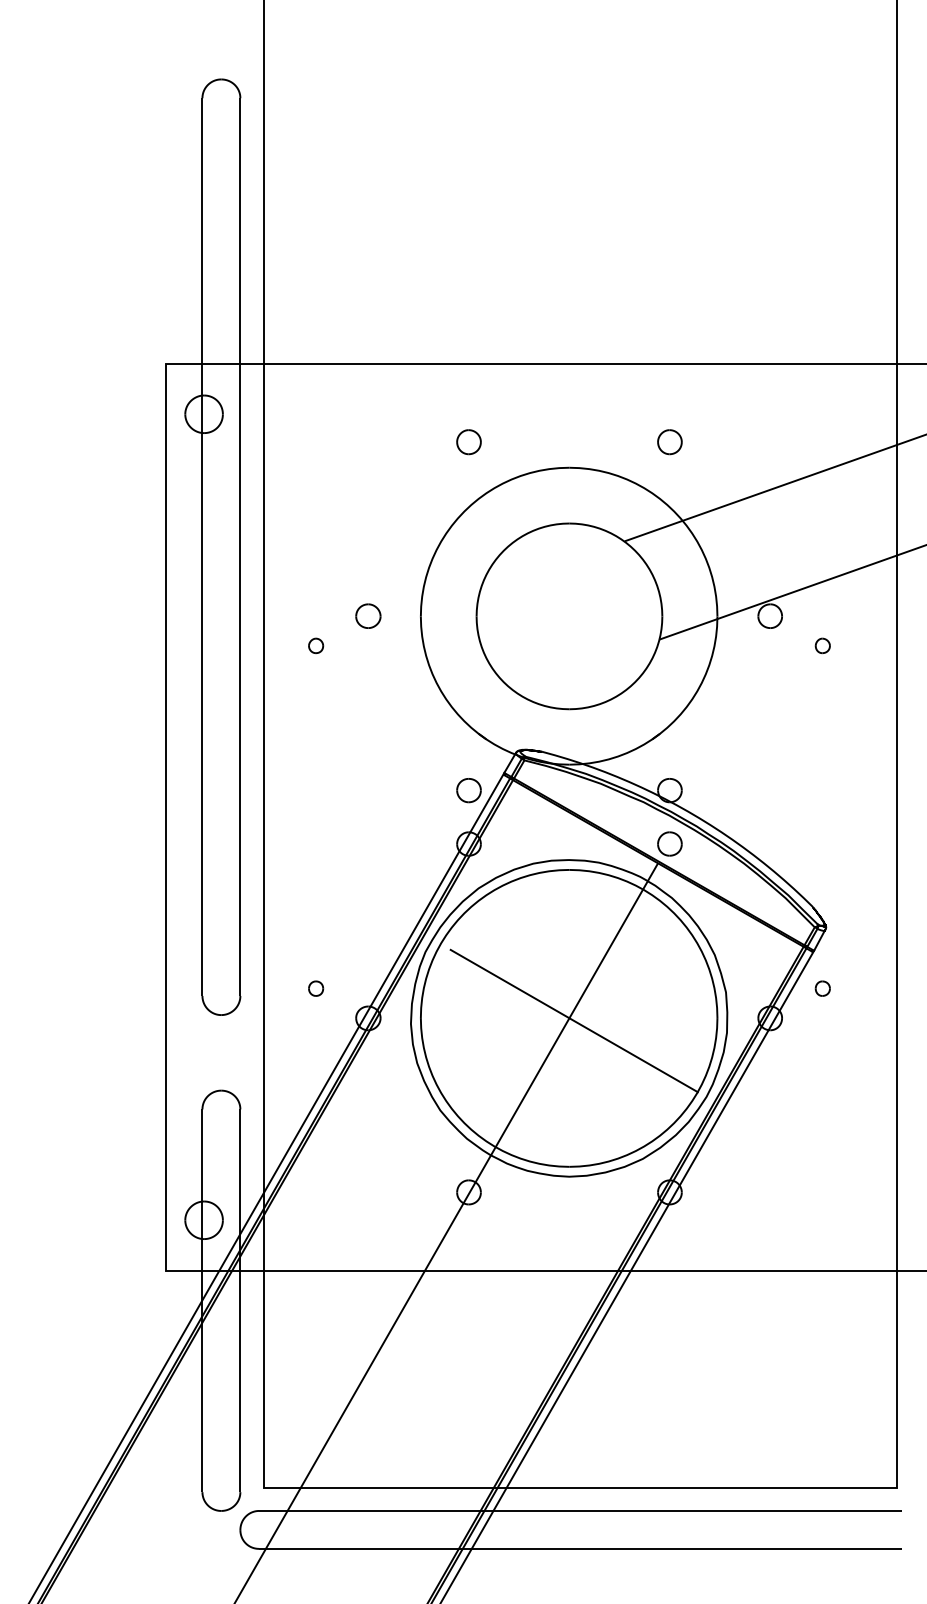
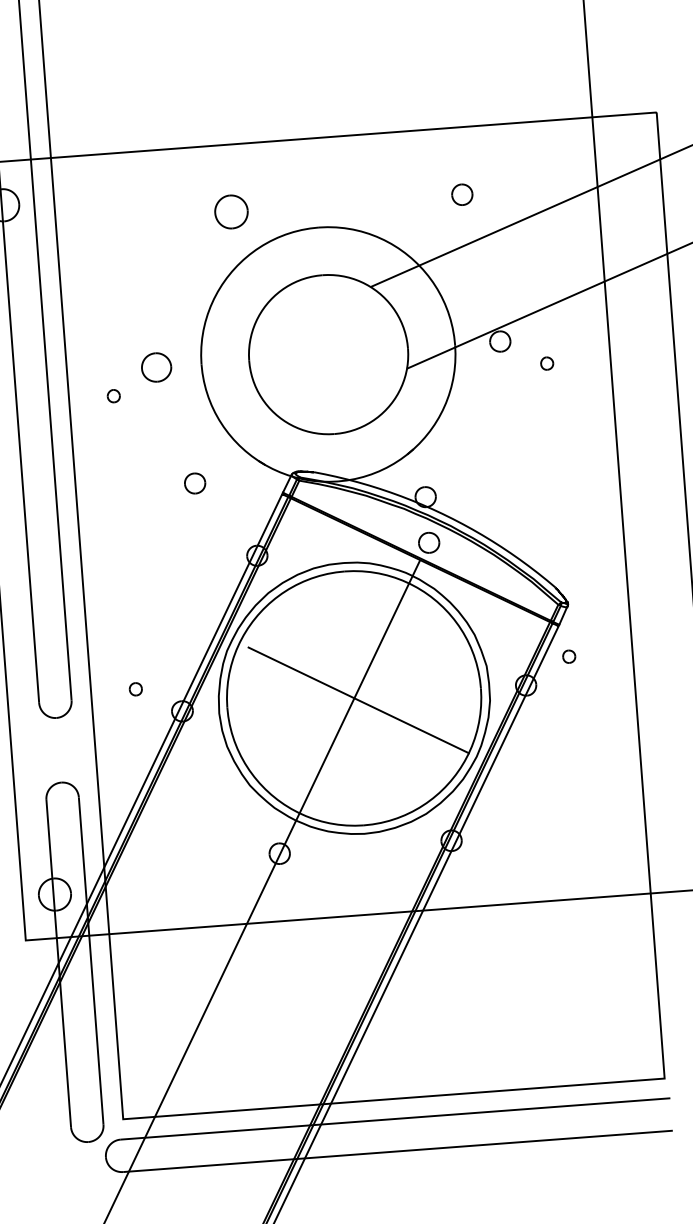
part: (468, 442) -> (231, 212), size x1.6
part: (669, 442) -> (461, 195), moved
part: (368, 615) -> (156, 366), size x1.4
part: (468, 790) -> (194, 483), moved

